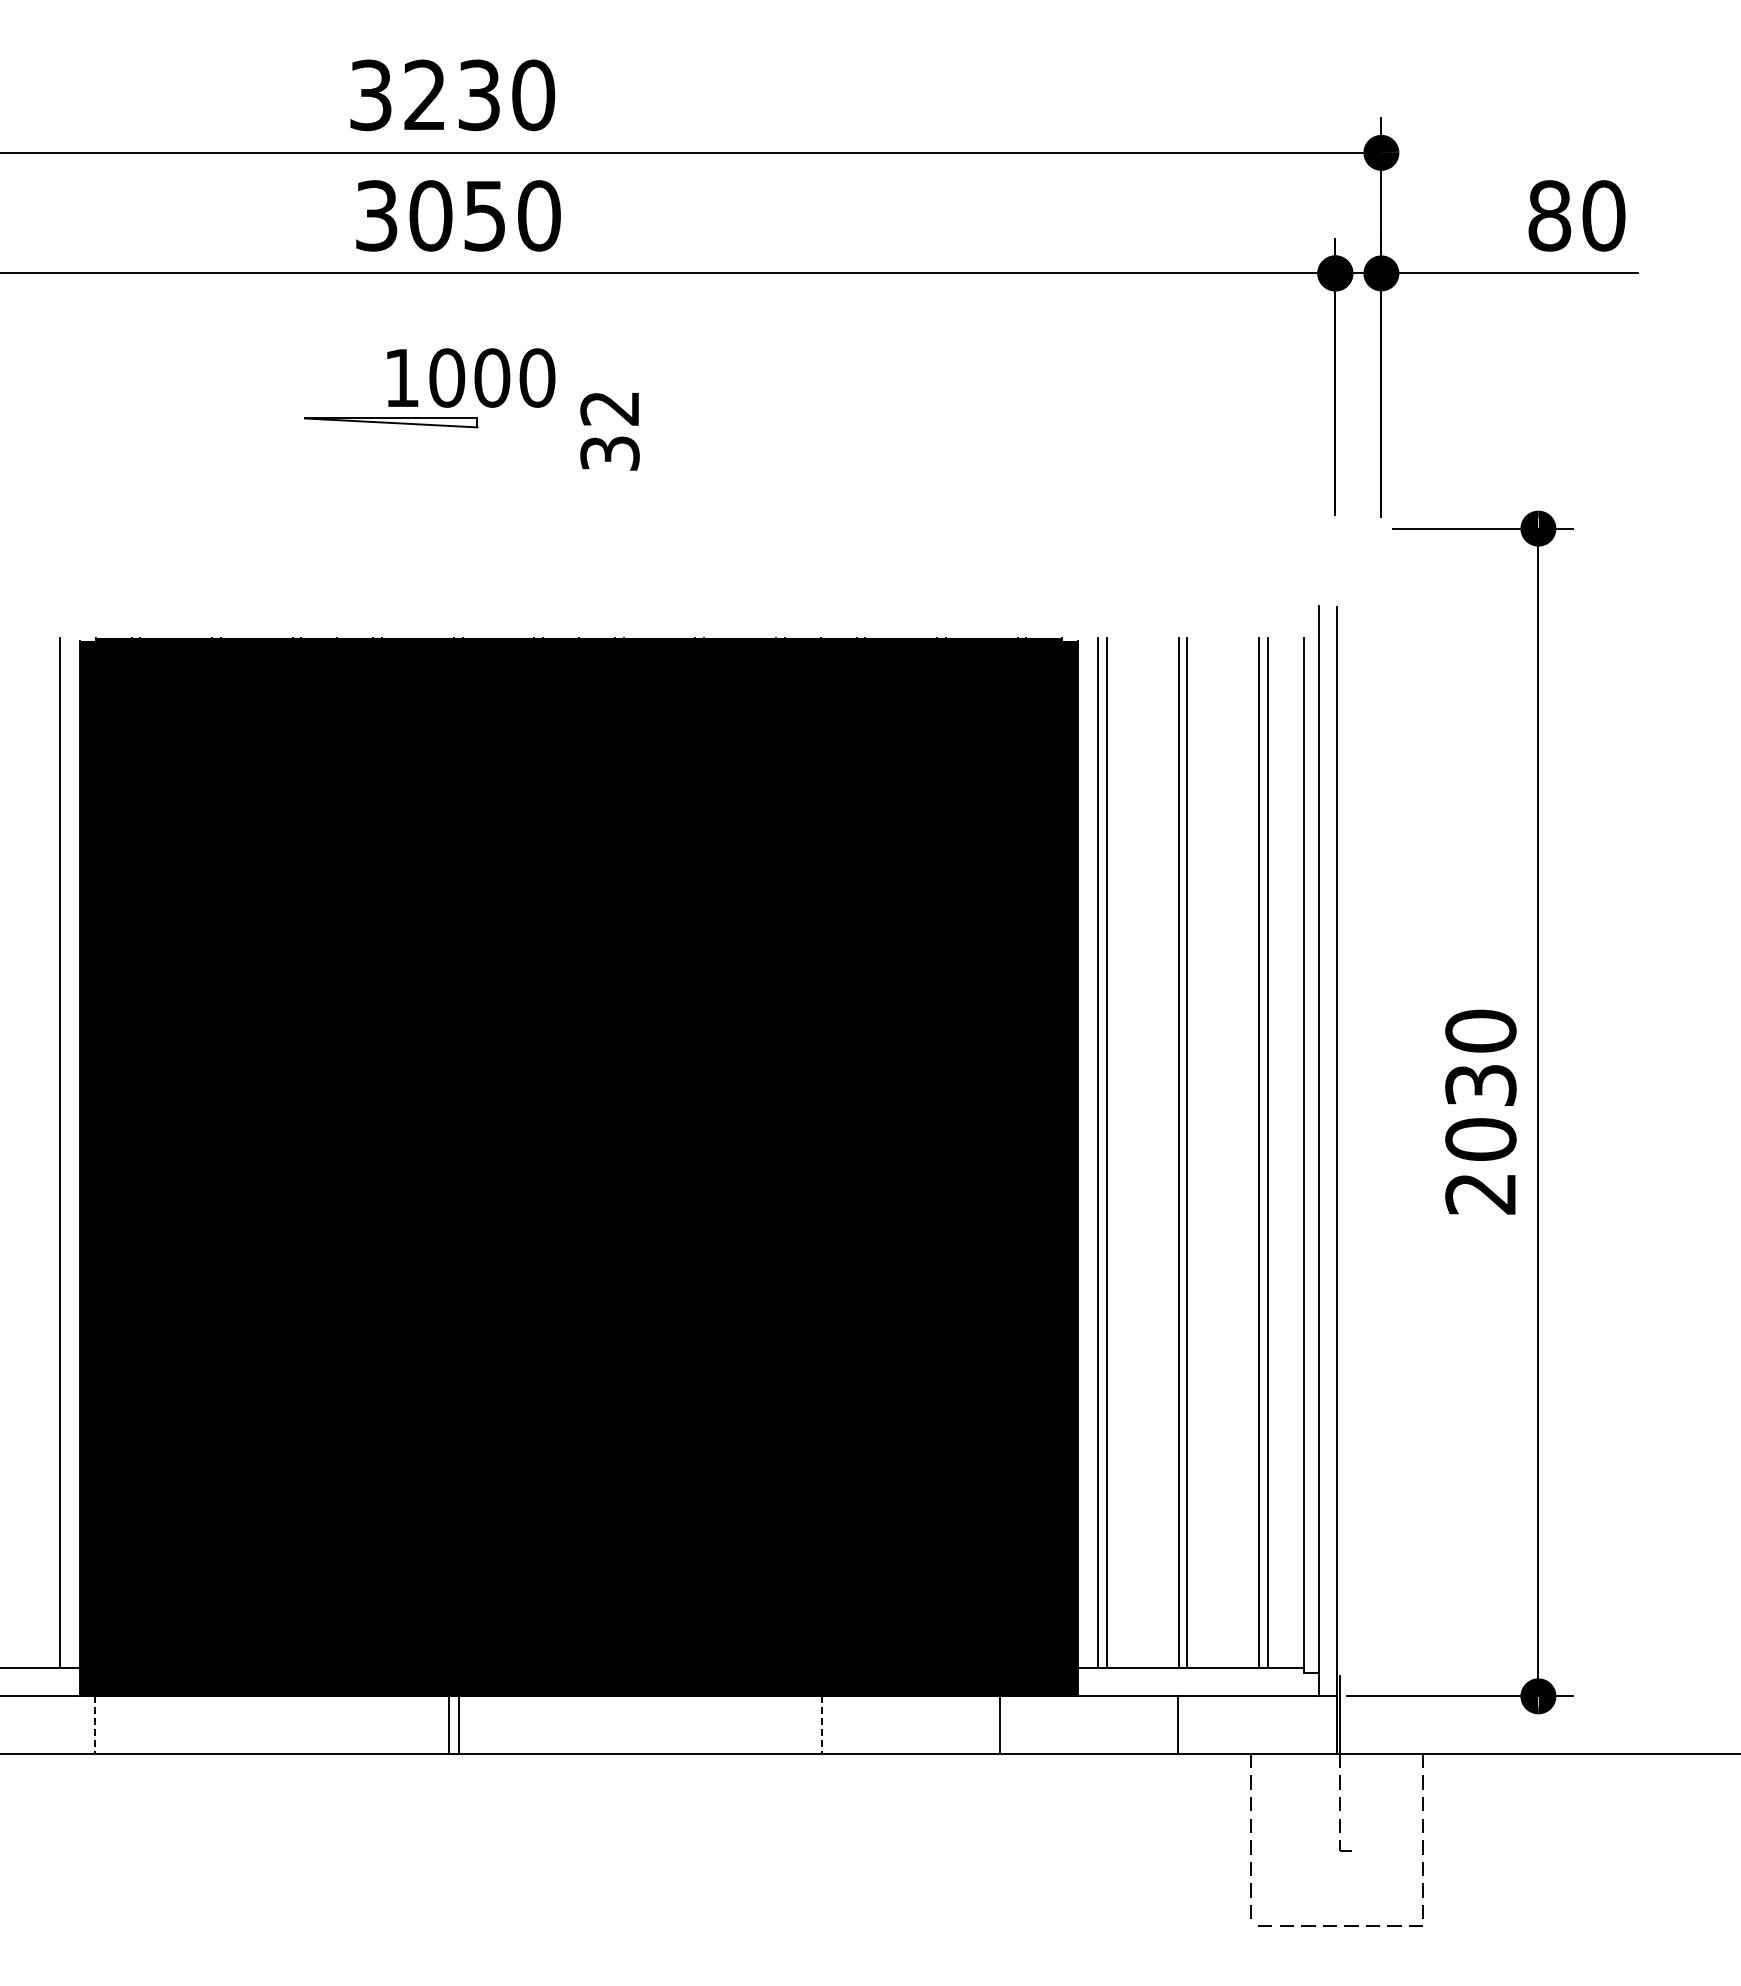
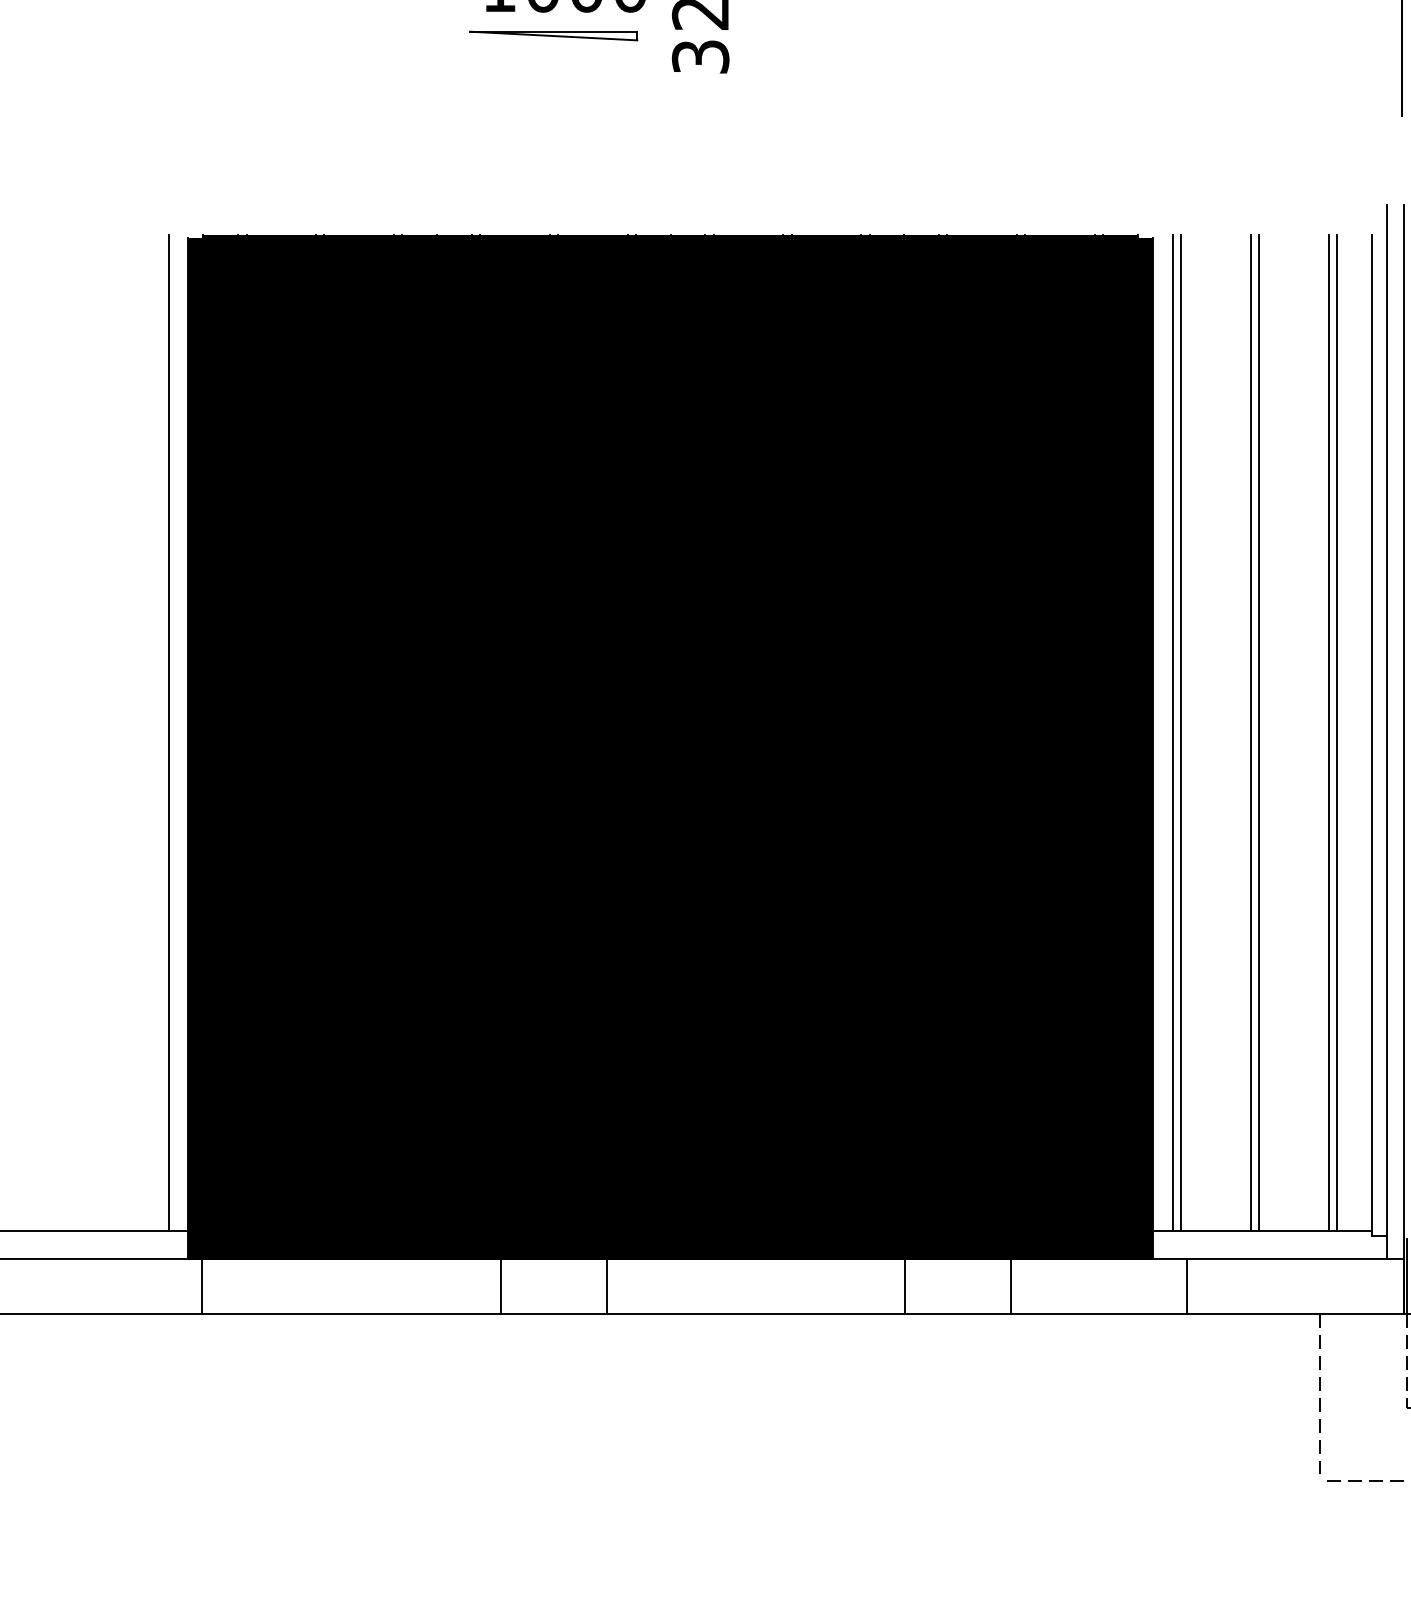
part: (391, 422) -> (554, 35), moved
line: (448, 1724) -> (606, 1286), moved
line: (458, 1724) -> (500, 1286), moved
line: (1000, 1724) -> (1011, 1286), moved
line: (1177, 1724) -> (1186, 1286), moved
line: (94, 1725) -> (202, 1287), dashed -> solid
line: (821, 1725) -> (905, 1287), dashed -> solid

